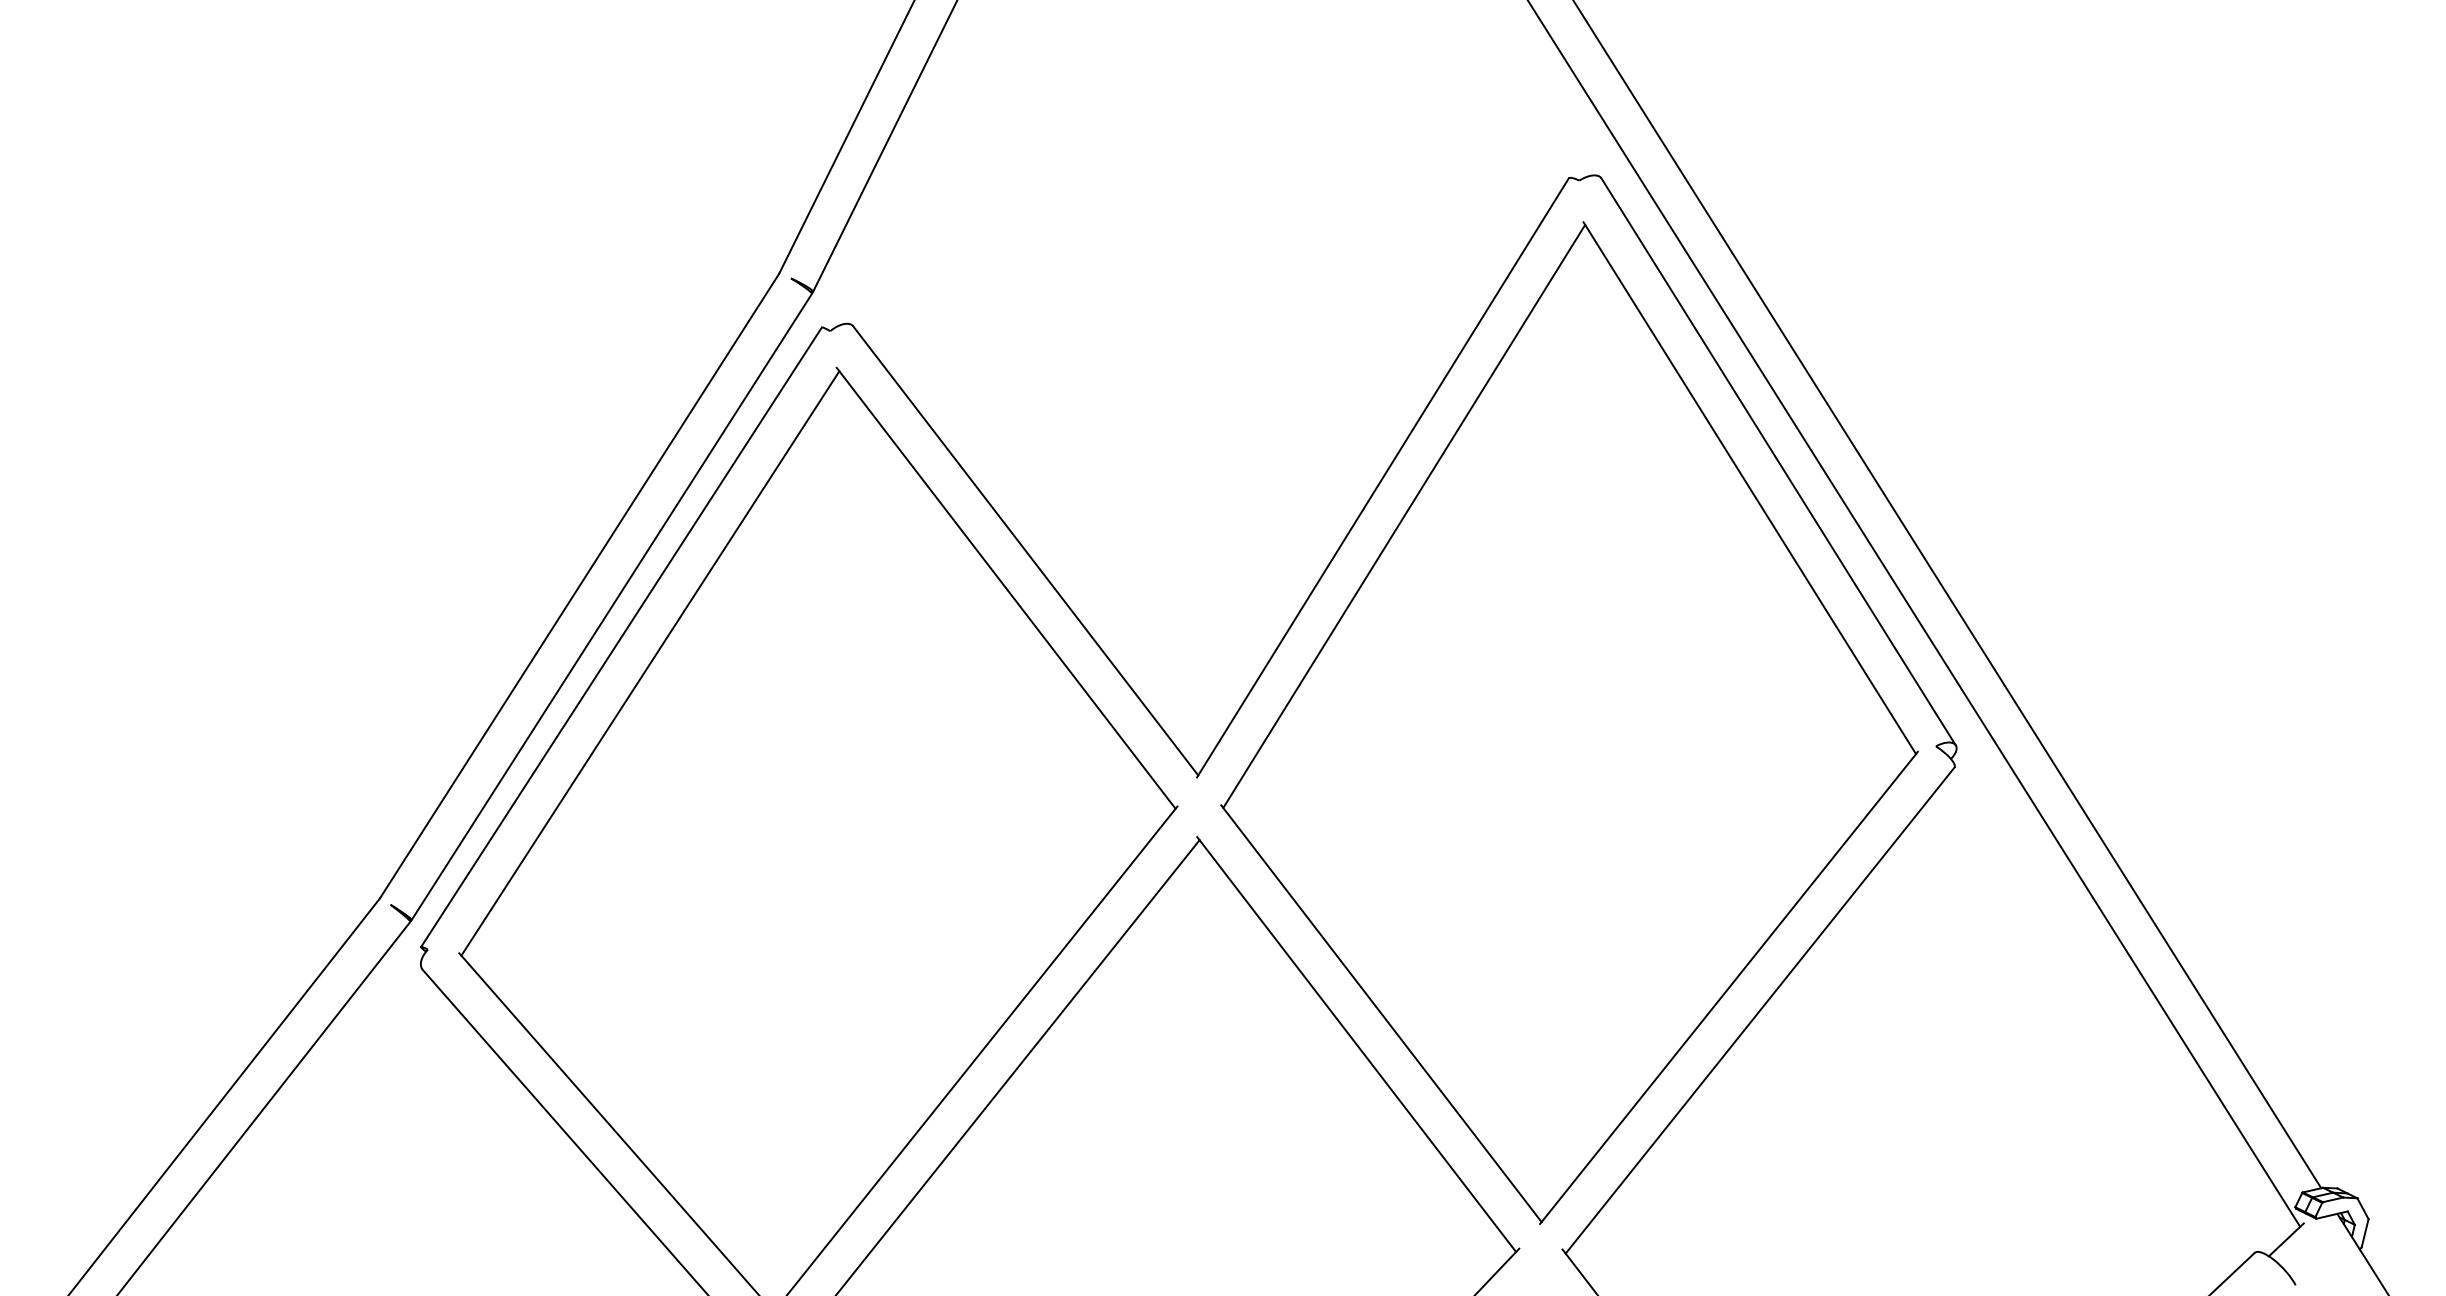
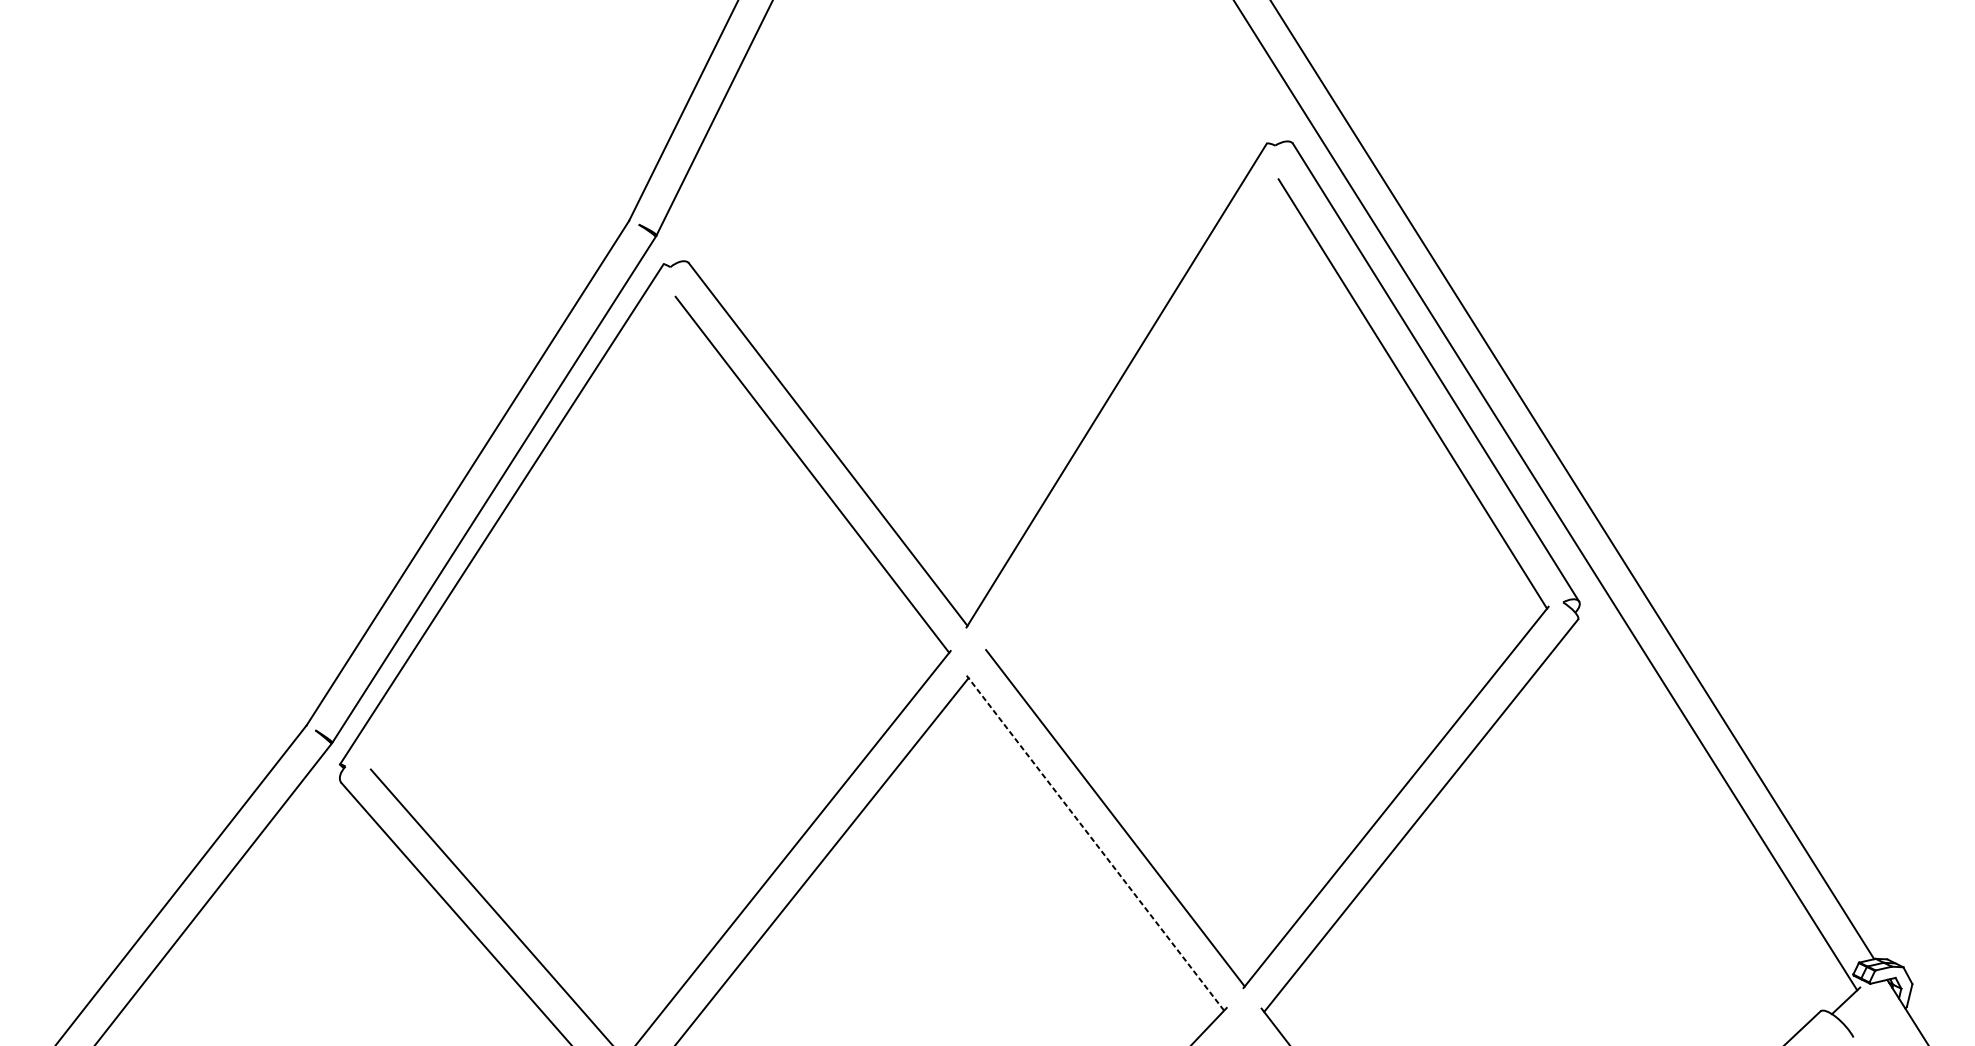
line: (1404, 515) -> (1134, 416), removed
line: (650, 663) -> (525, 535), removed
line: (1356, 1044) -> (1095, 843), solid -> dashed

